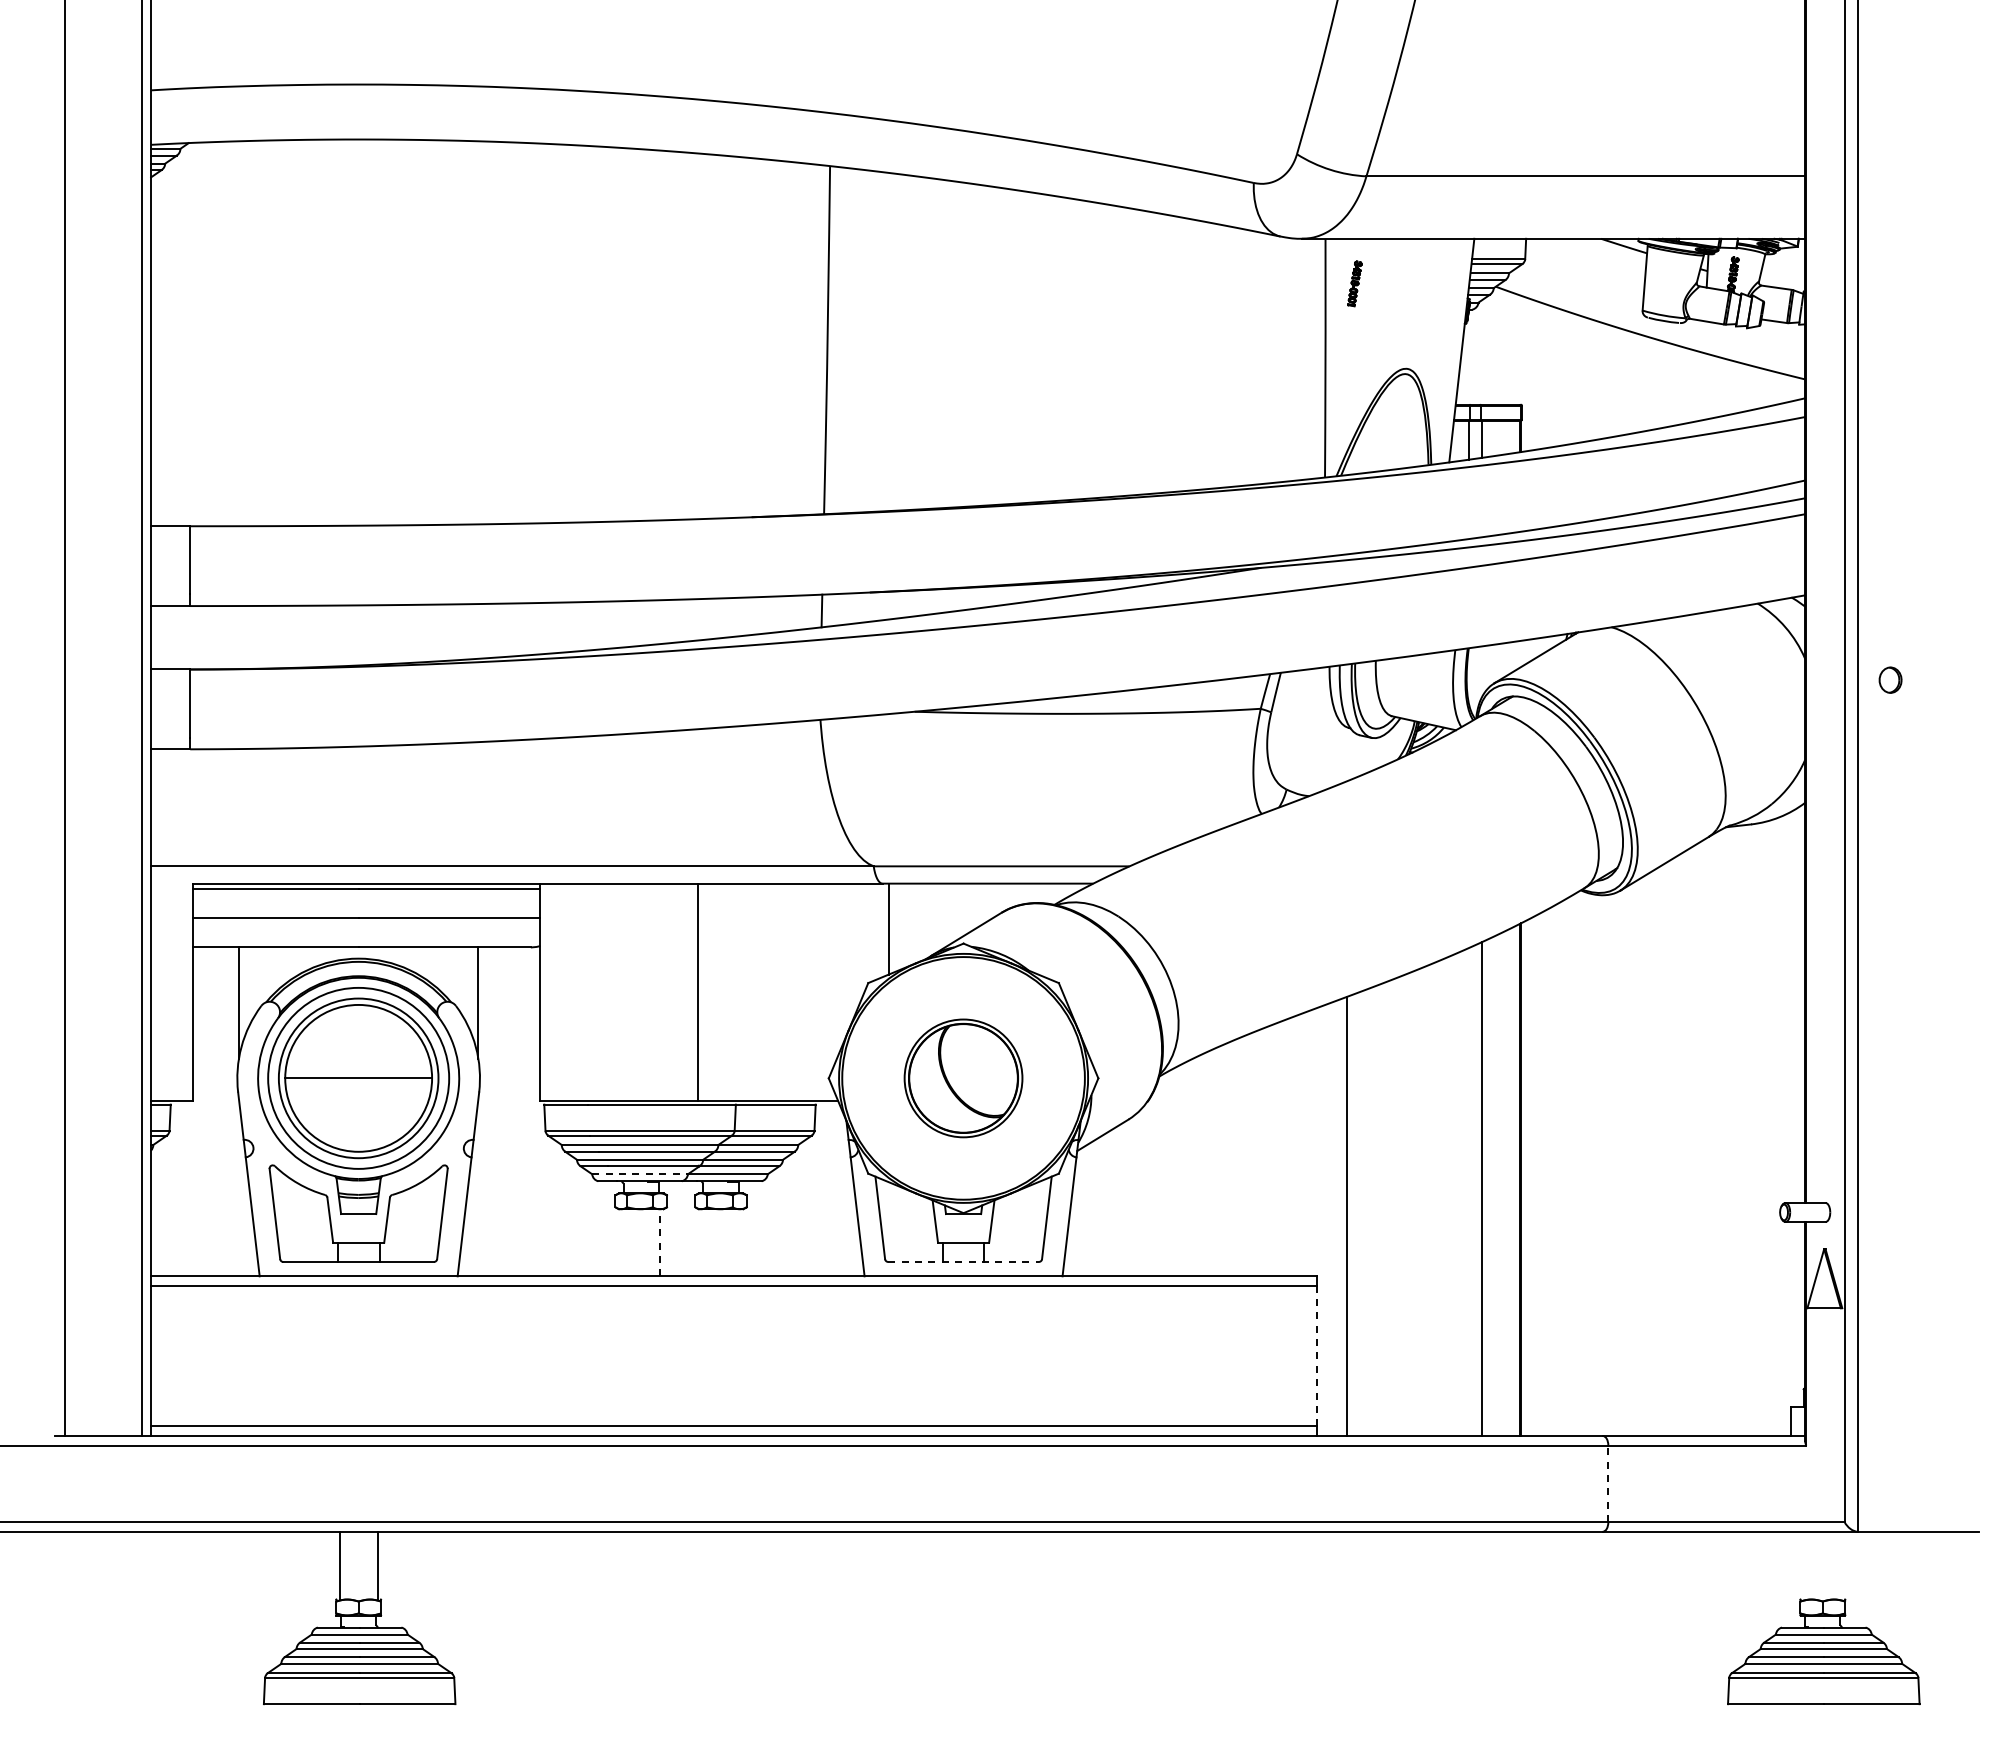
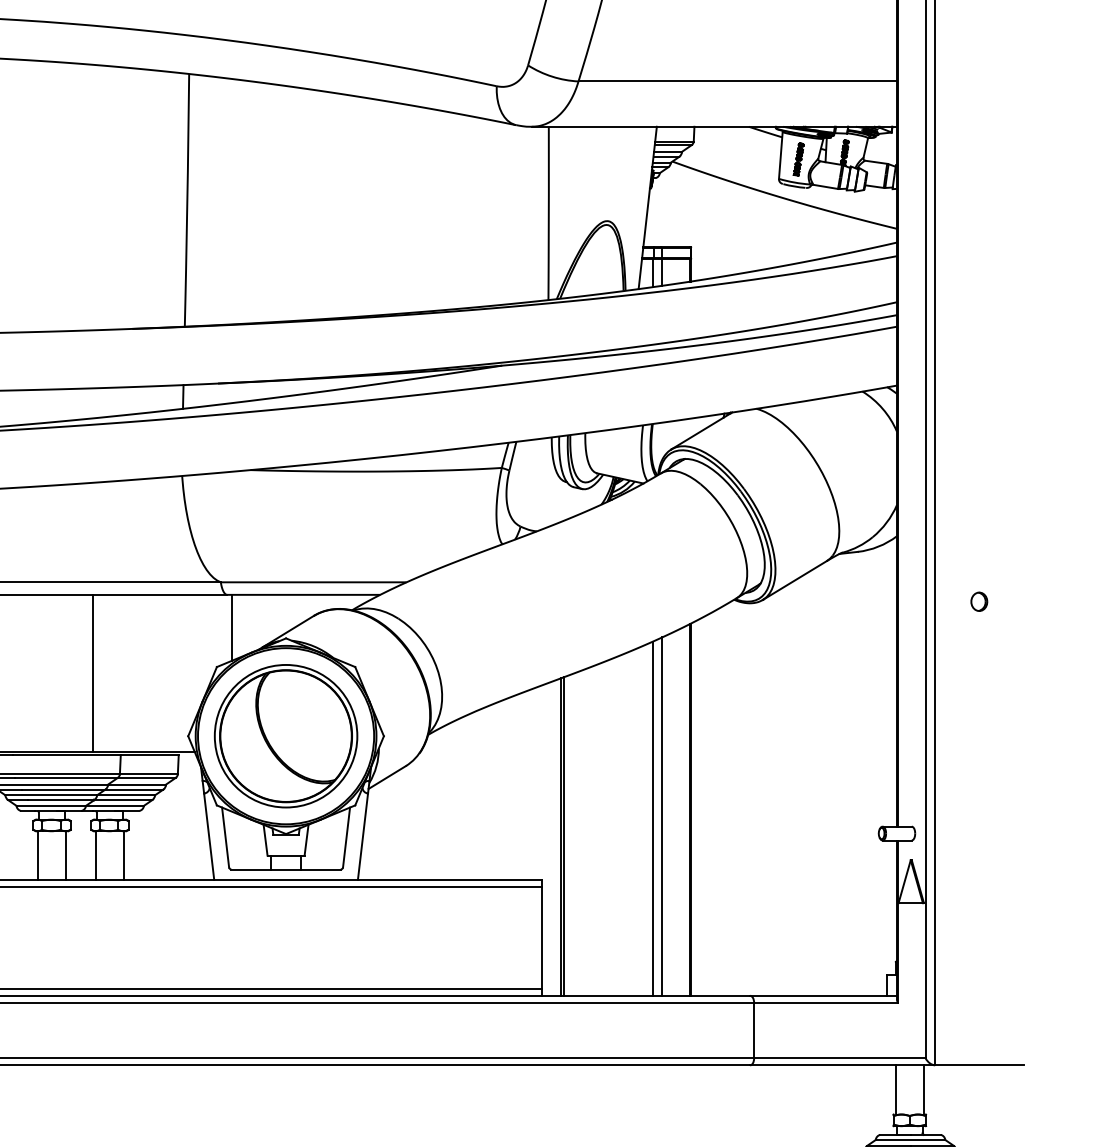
part: (1354, 283) -> (798, 159), moved
part: (1890, 679) -> (979, 601), moved
part: (963, 1078) -> (286, 736), size x1.67
line: (640, 1174) -> (51, 806), dashed -> solid
line: (1468, 1191) -> (652, 818), added
line: (1342, 1216) -> (561, 836), added
line: (622, 1242) -> (38, 855), added
line: (660, 1242) -> (66, 855), dashed -> solid
line: (701, 1242) -> (95, 855), added
line: (740, 1242) -> (124, 855), added
line: (964, 1261) -> (286, 869), dashed -> solid
line: (1316, 1355) -> (542, 937), dashed -> solid
line: (1608, 1483) -> (754, 1030), dashed -> solid
line: (1803, 1565) -> (895, 1089), added
line: (1841, 1565) -> (923, 1089), added

